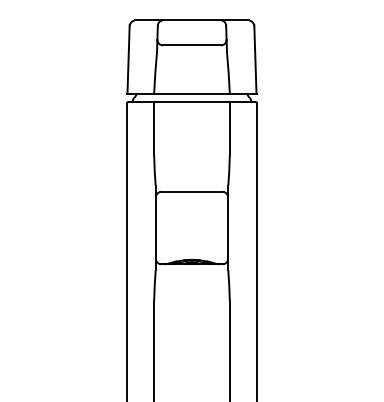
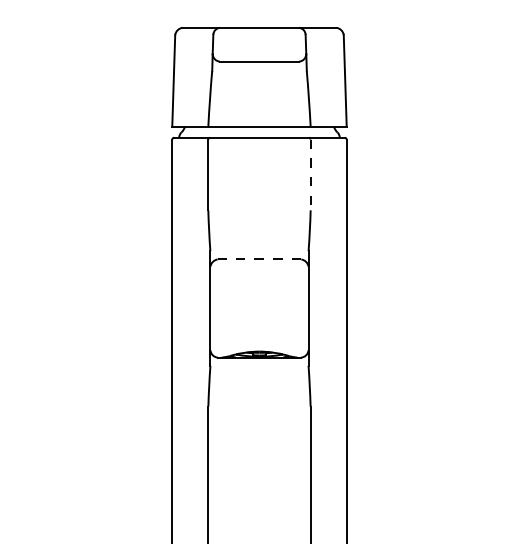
line: (229, 129) -> (310, 175), solid -> dashed
line: (191, 191) -> (258, 259), solid -> dashed

